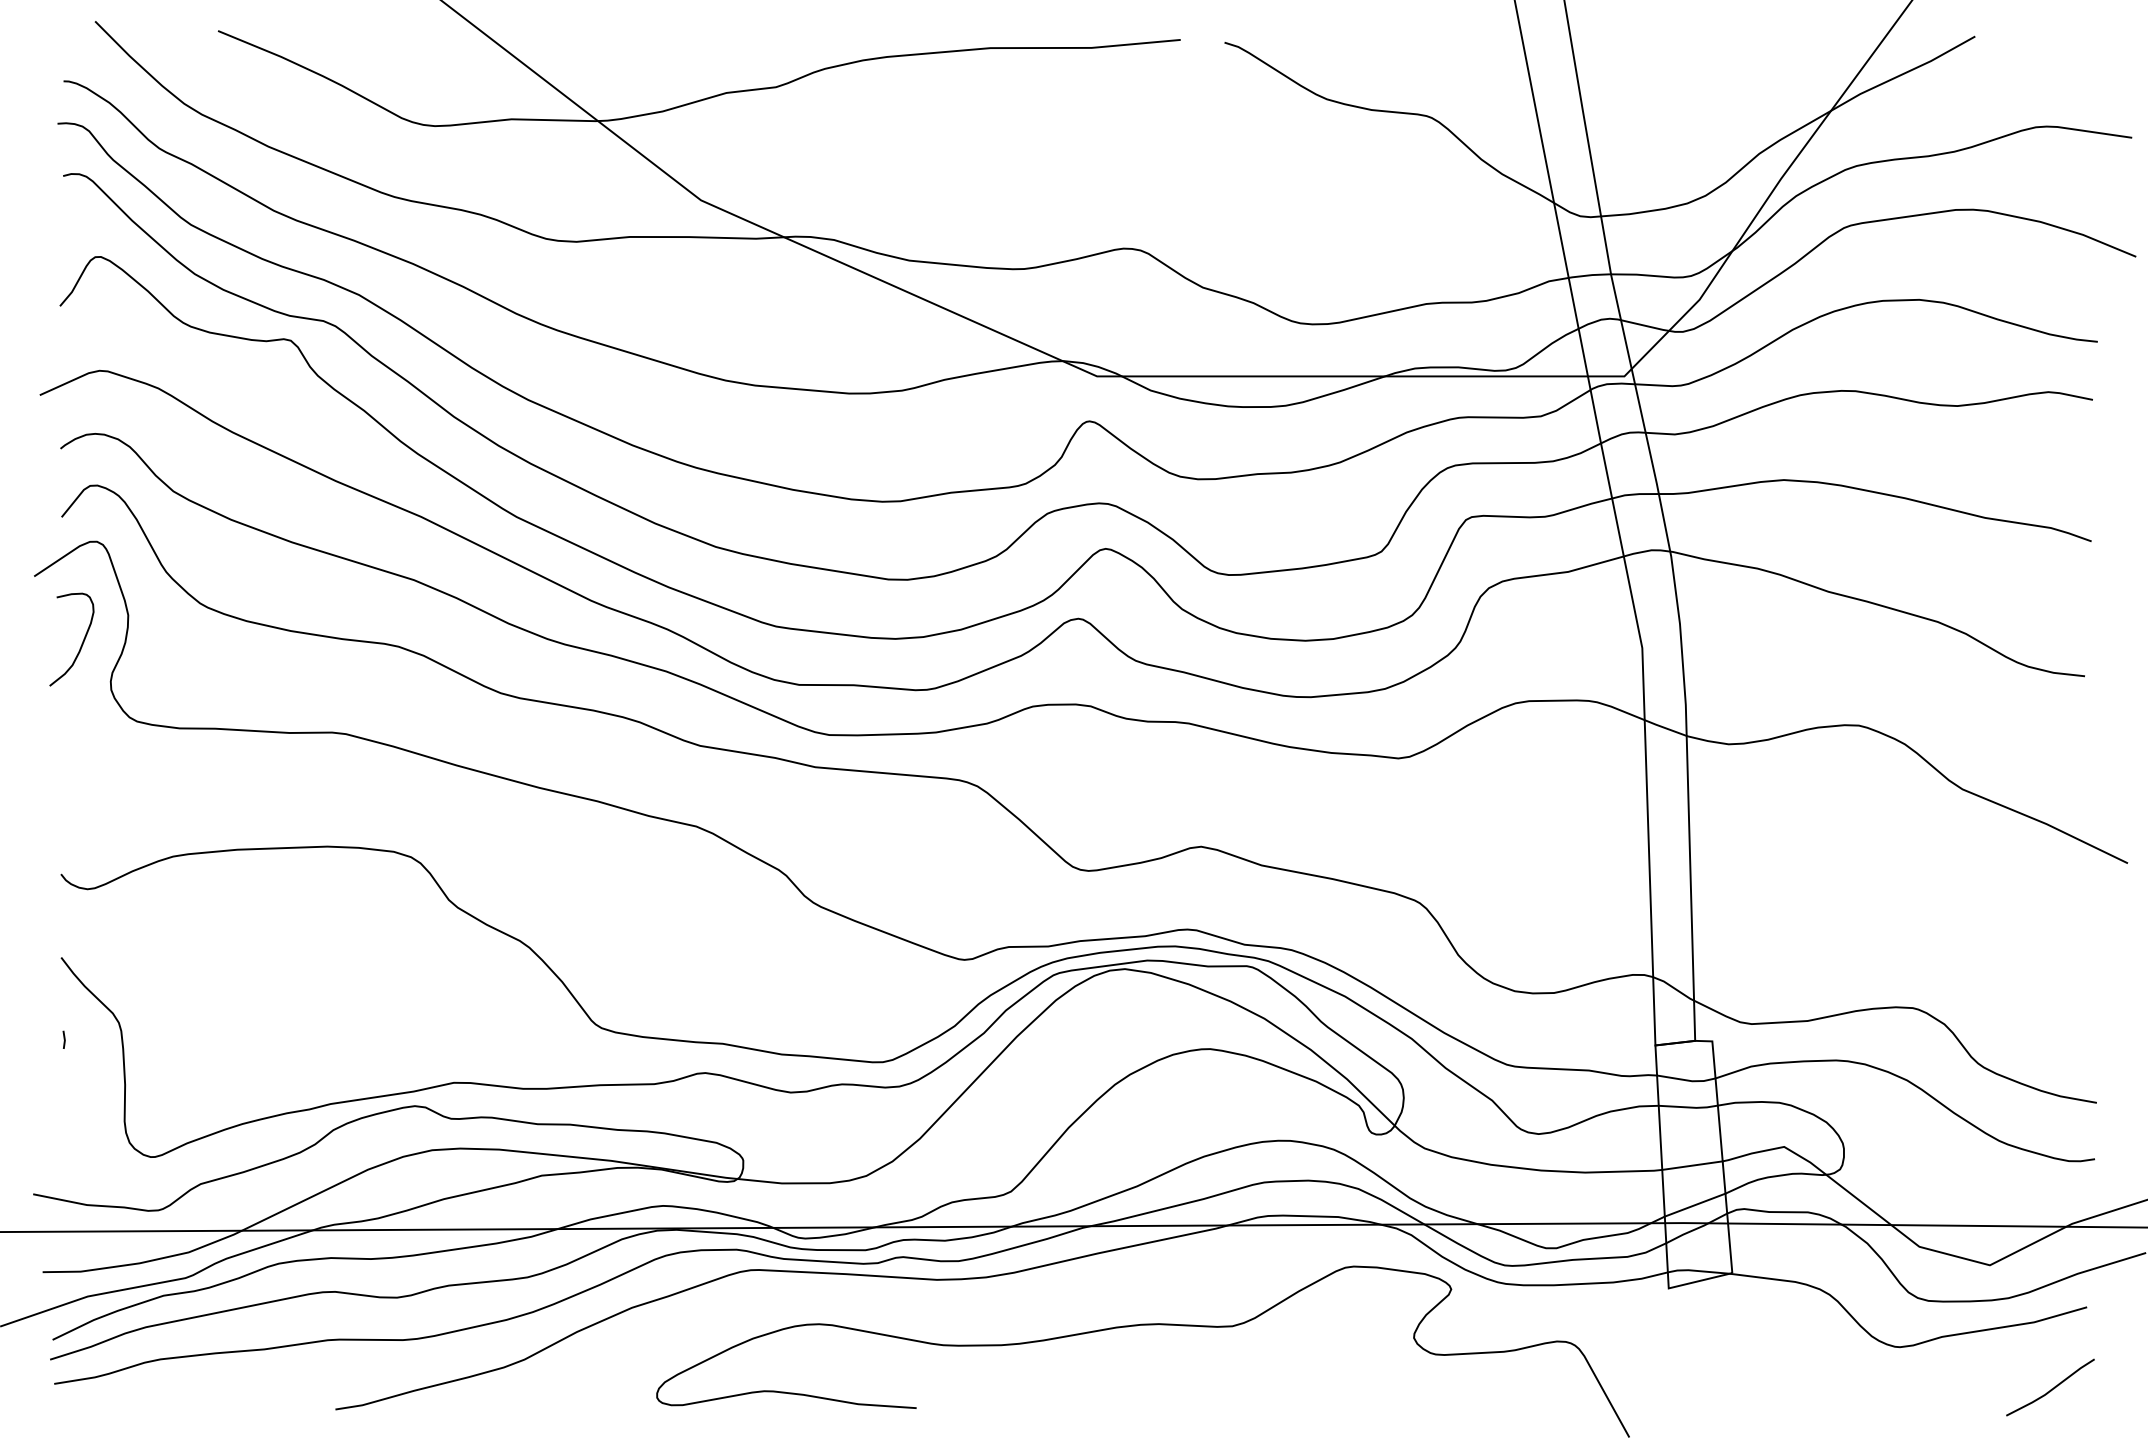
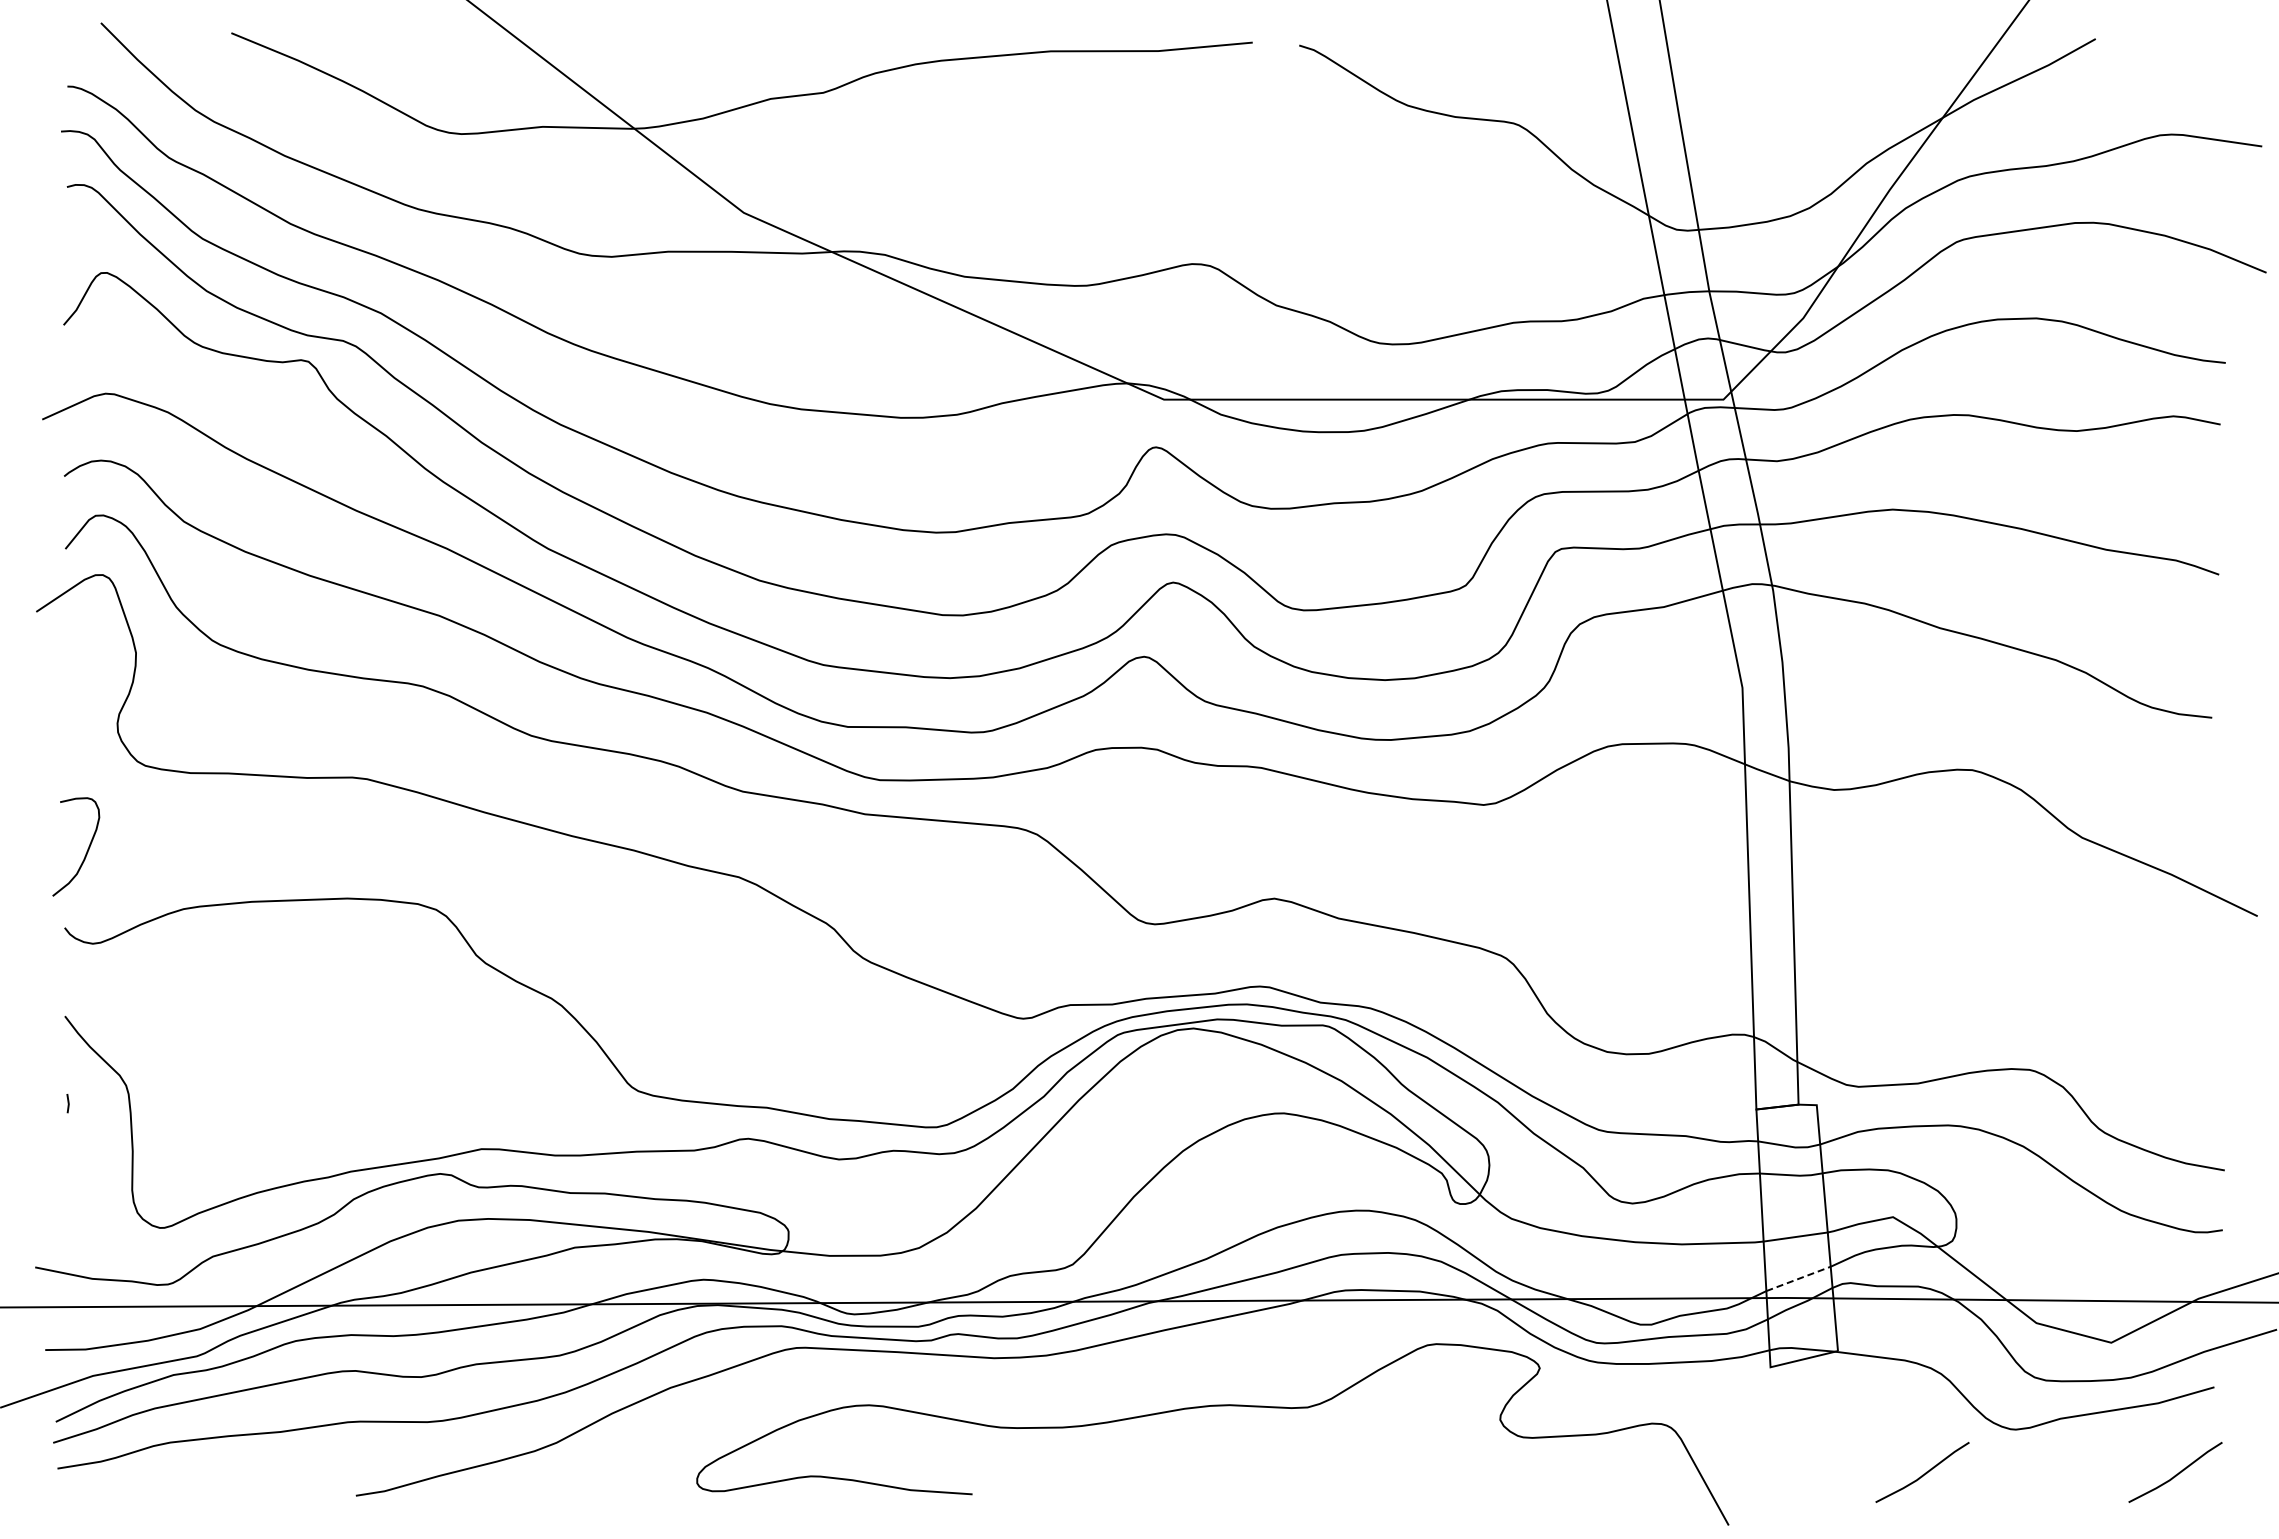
curve: (82, 641) -> (87, 848), moved
line: (1696, 1204) -> (1799, 1278), solid -> dashed
line: (1811, 1389) -> (1922, 1474), added

